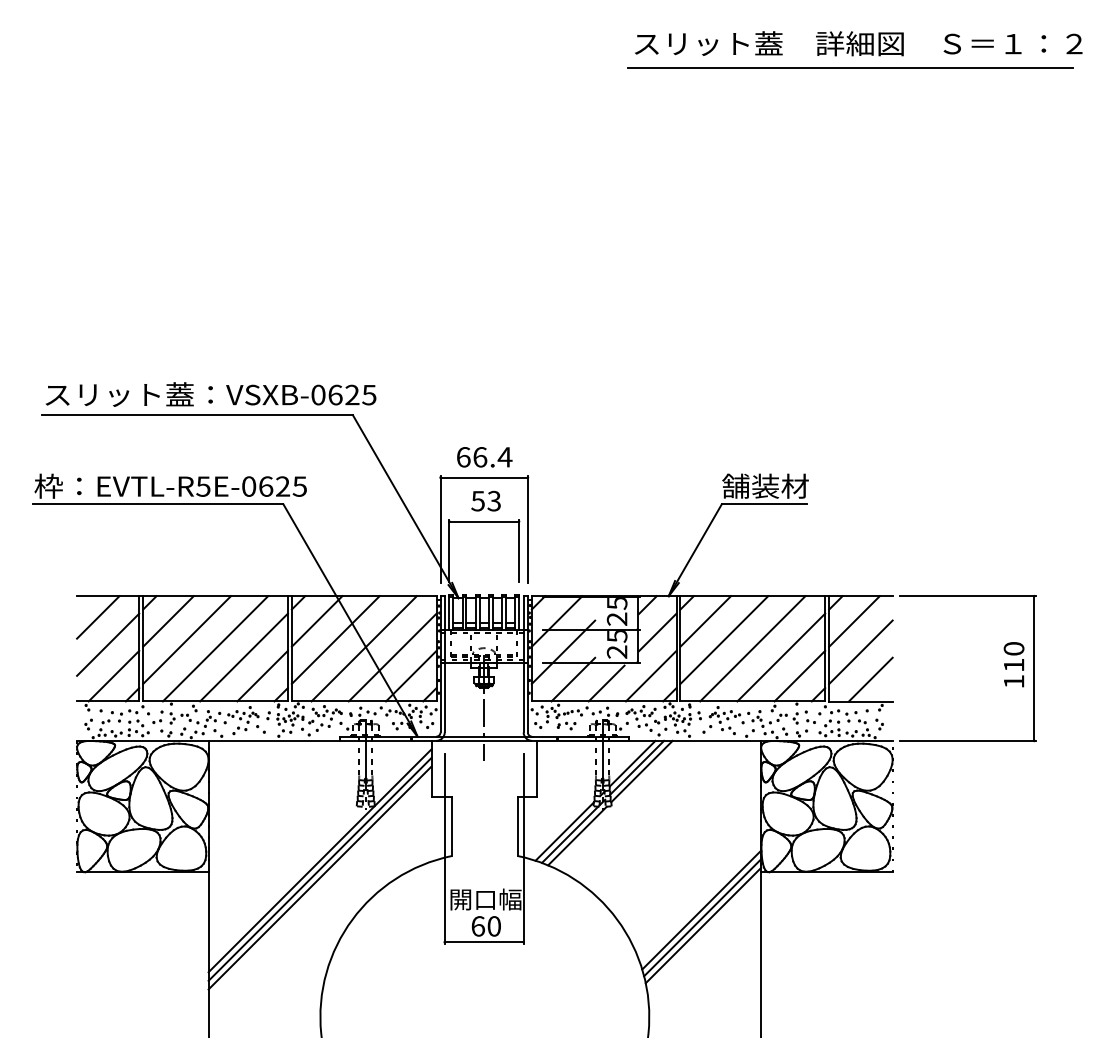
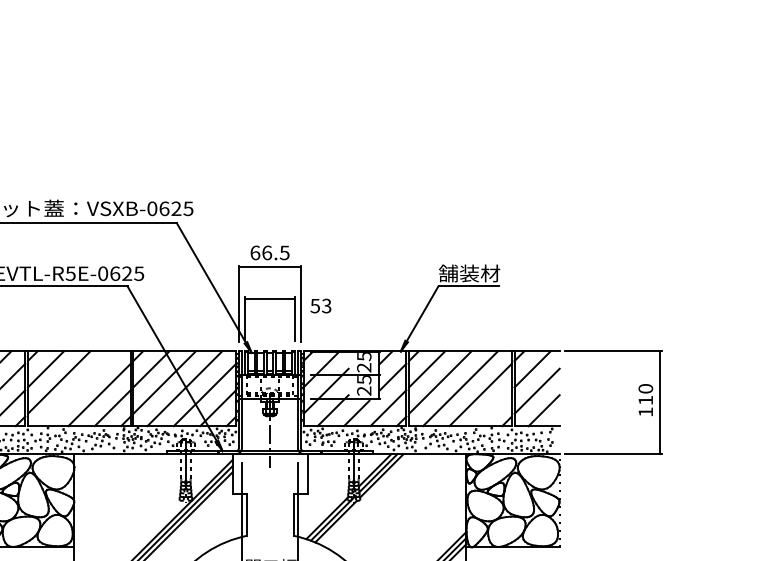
text: (504, 457) -> (284, 253), 66.4 -> 66.5
text: (485, 500) -> (320, 305), moved
line: (215, 648) -> (79, 388), removed
line: (799, 675) -> (493, 407), removed

